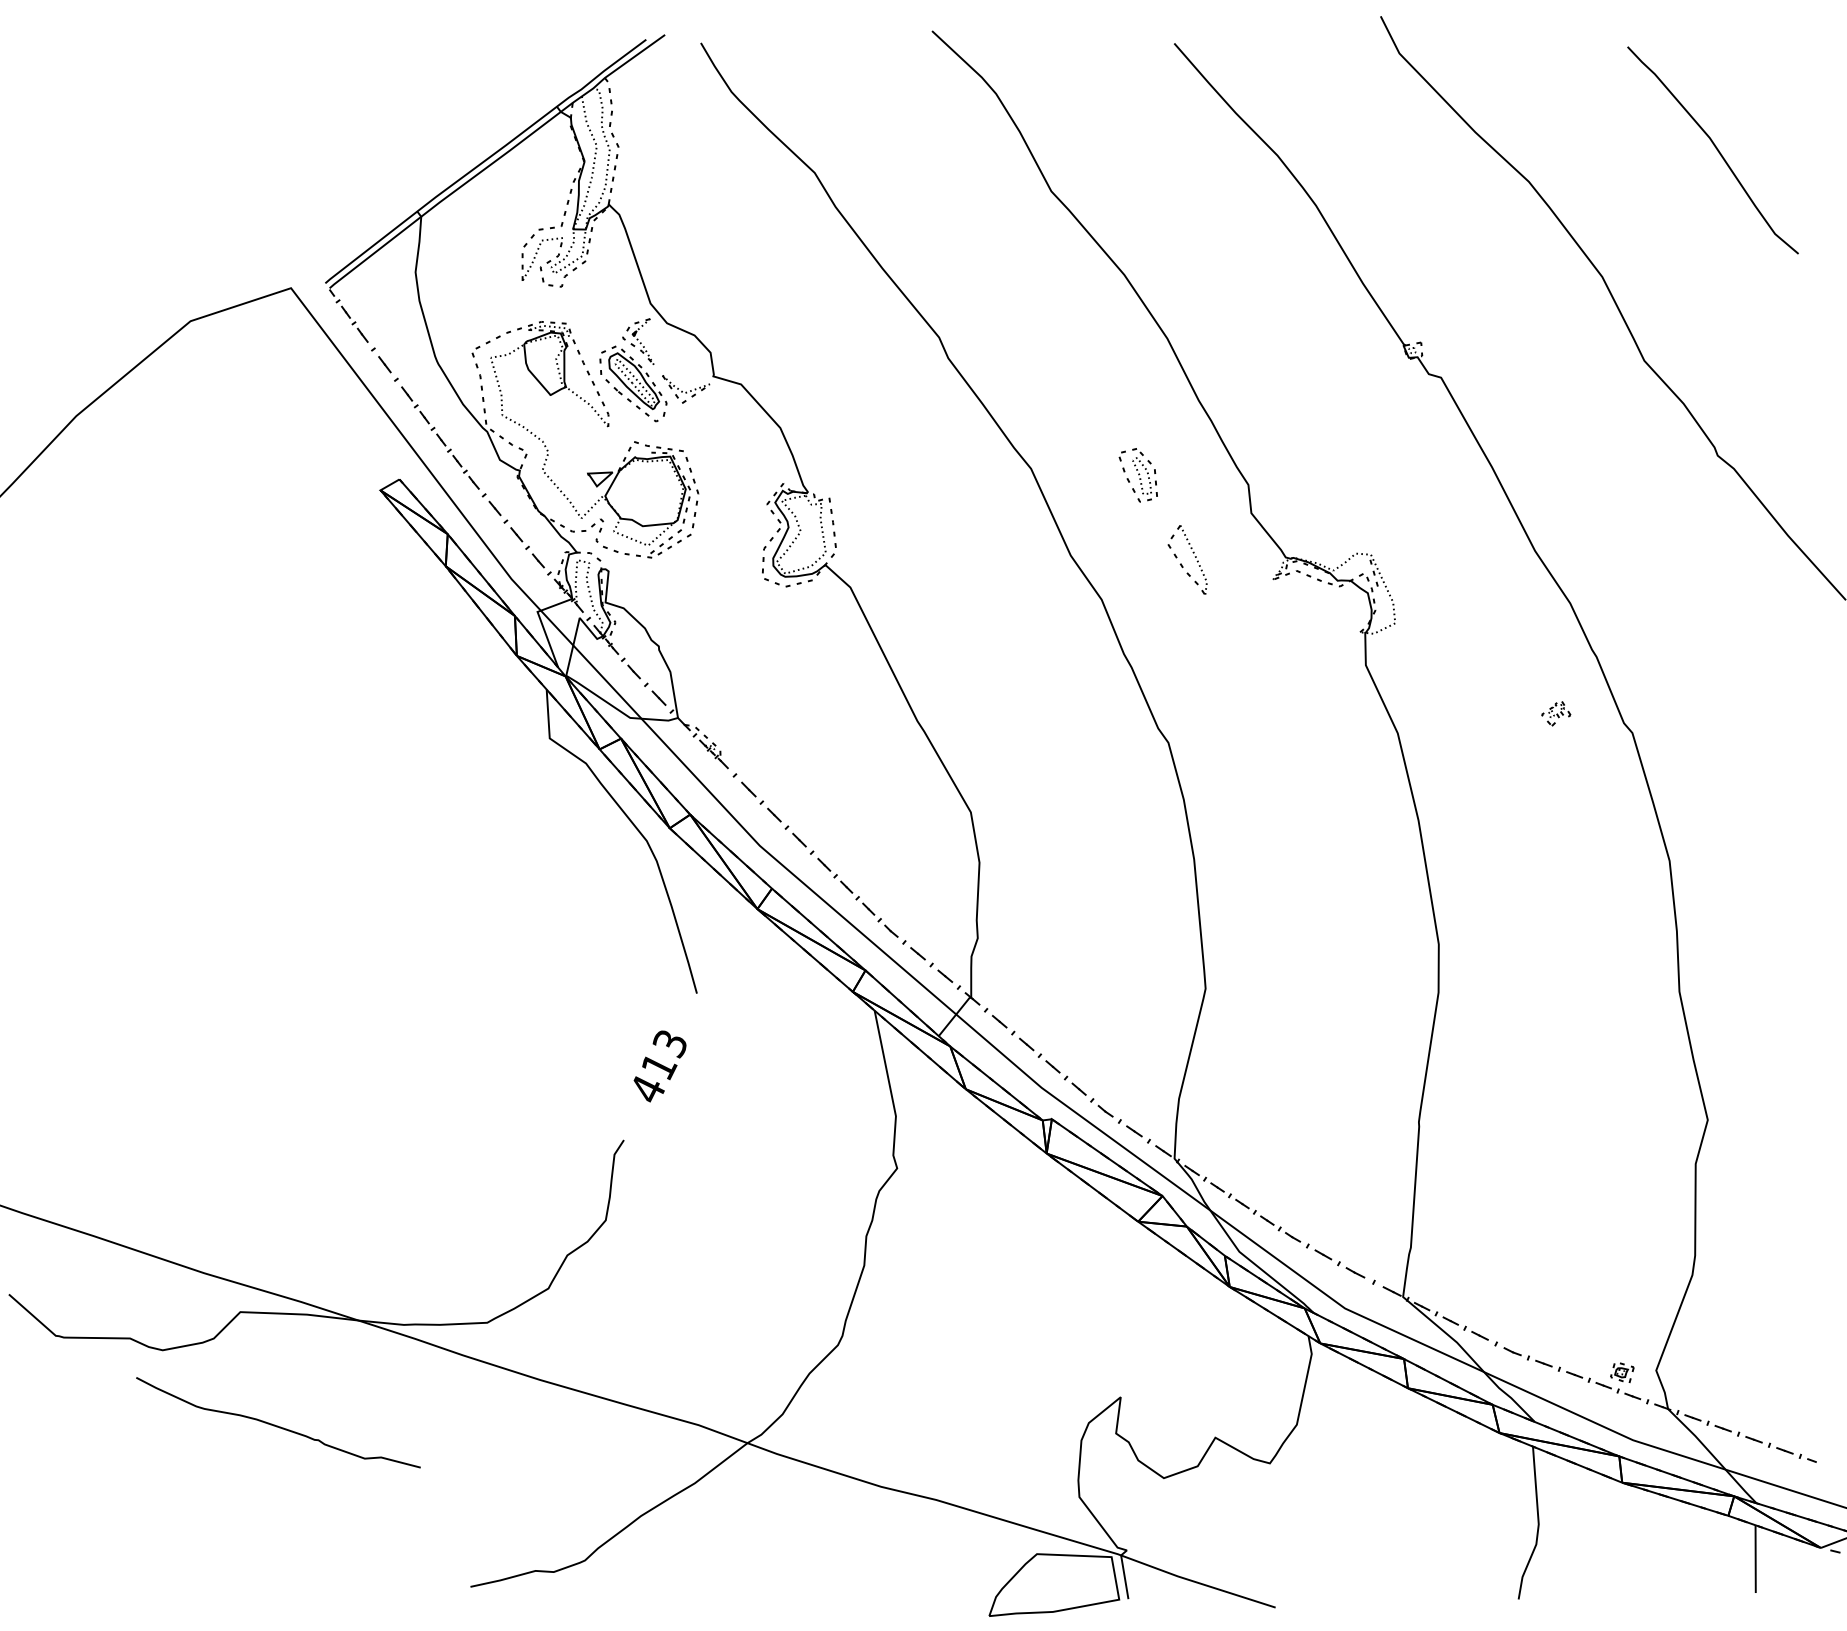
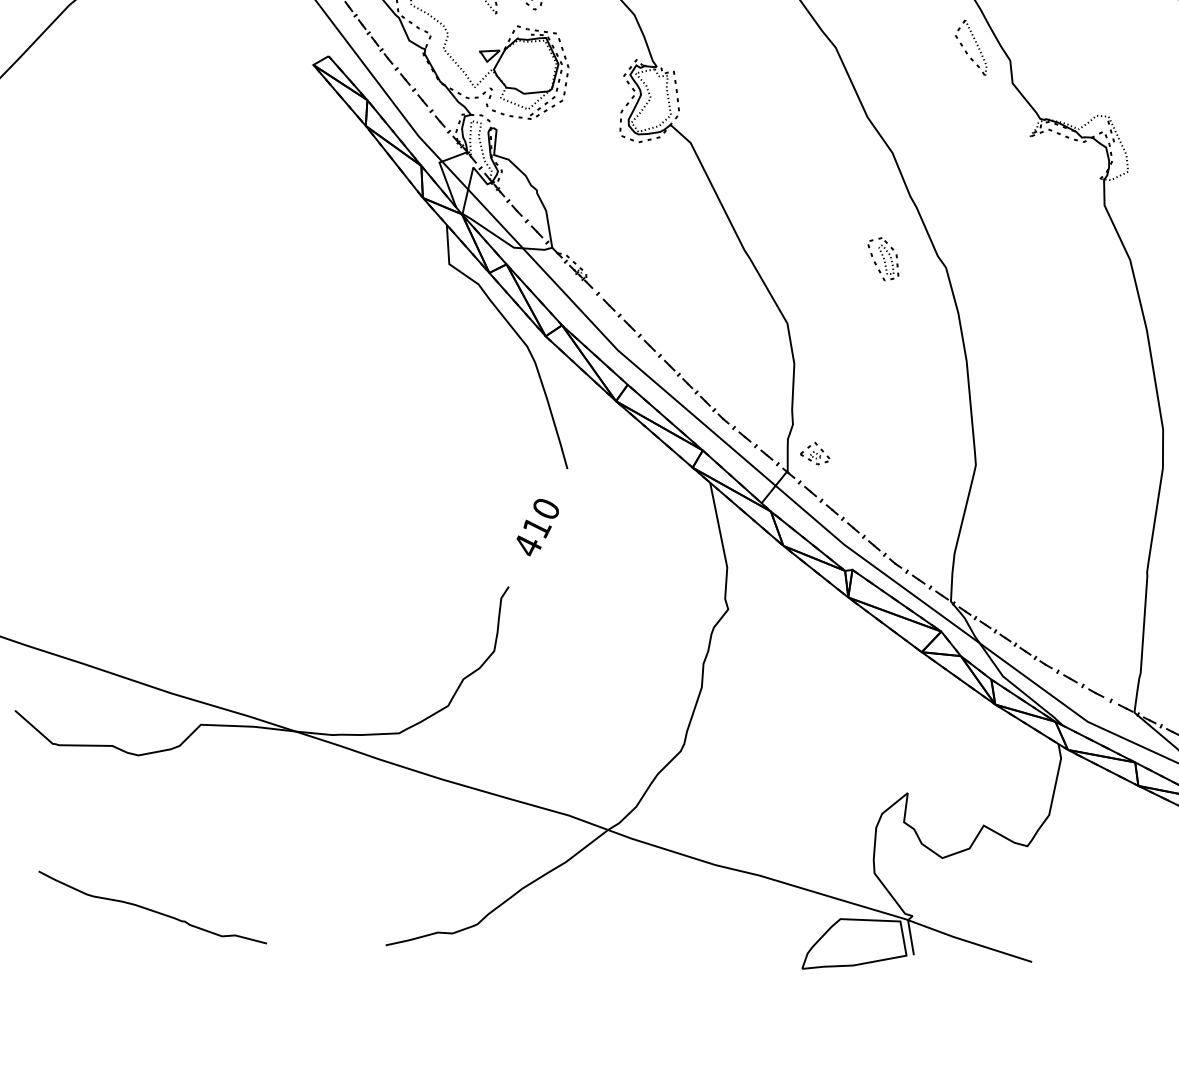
part: (1137, 475) -> (882, 259), moved
part: (1182, 564) -> (966, 51), moved
part: (1004, 973) -> (814, 452), added
text: (669, 1044) -> (545, 509), 413 -> 410
curve: (277, 1425) -> (152, 909), moved

